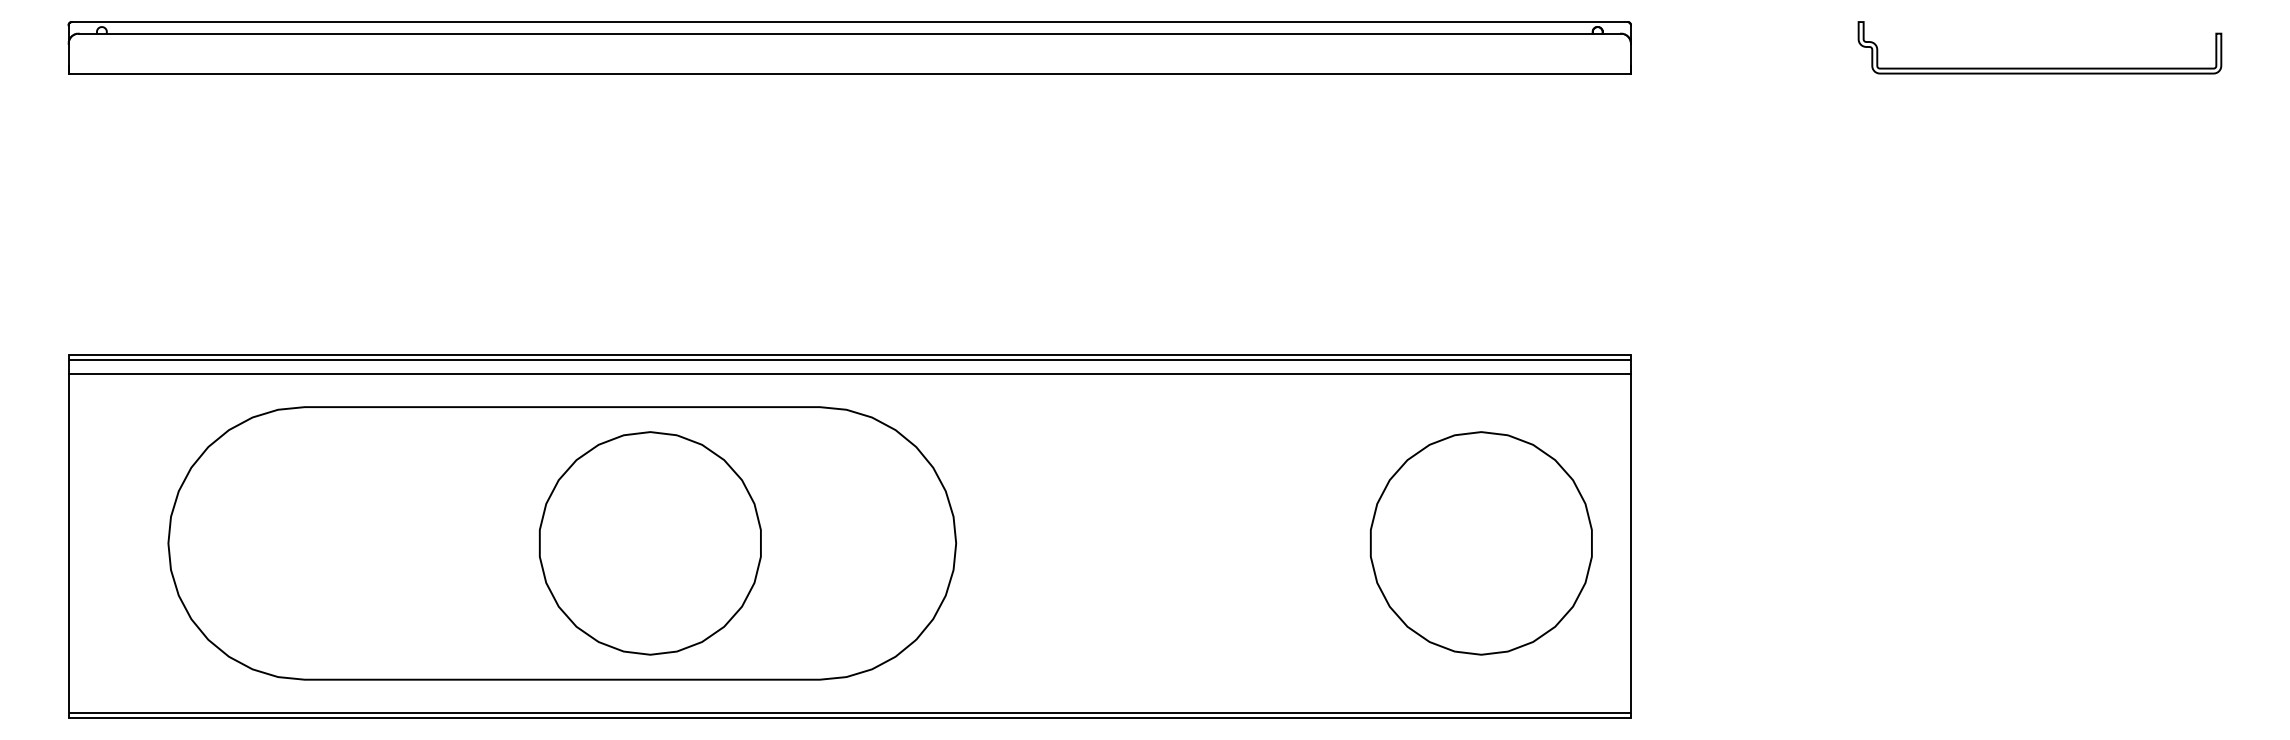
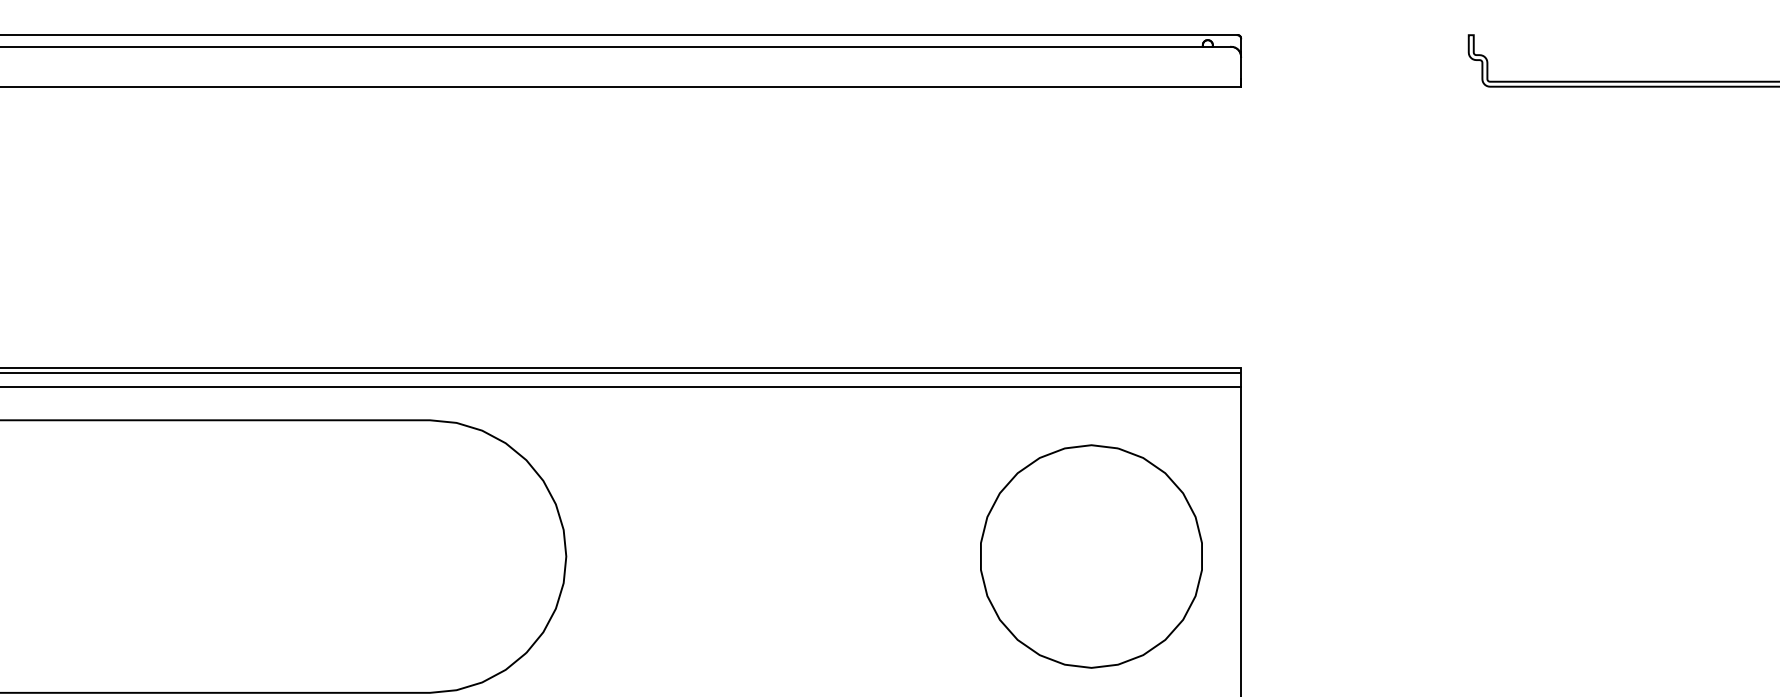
part: (650, 543) -> (260, 556), removed

